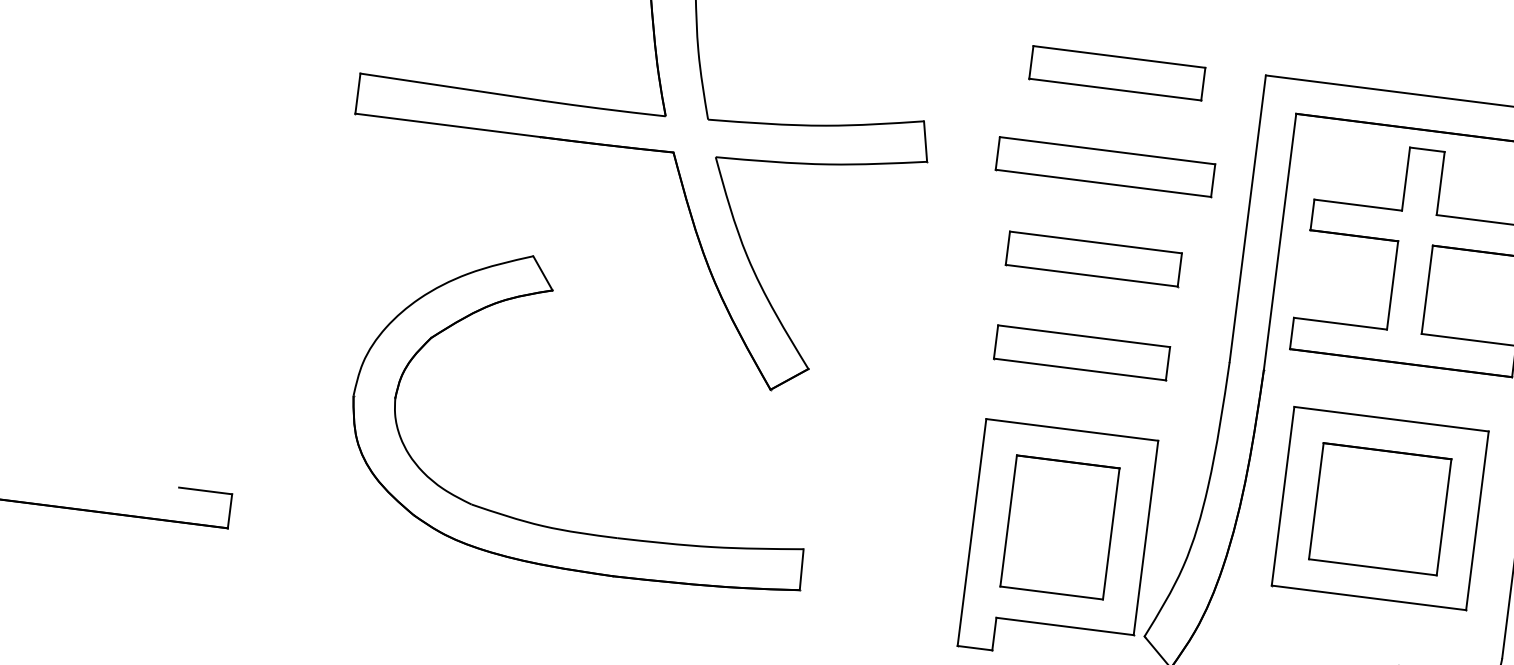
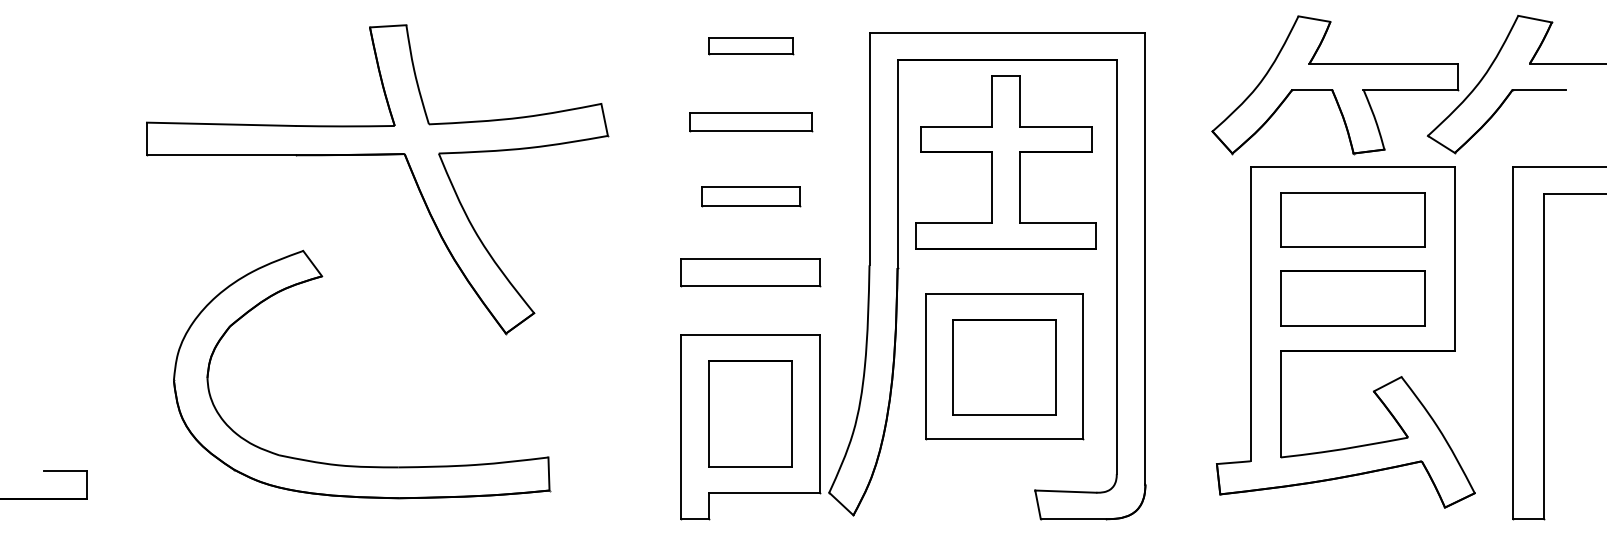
part: (1116, 73) -> (750, 46), size x0.6
part: (1106, 167) -> (751, 122), size x0.7
part: (1093, 258) -> (750, 196), size x0.7

